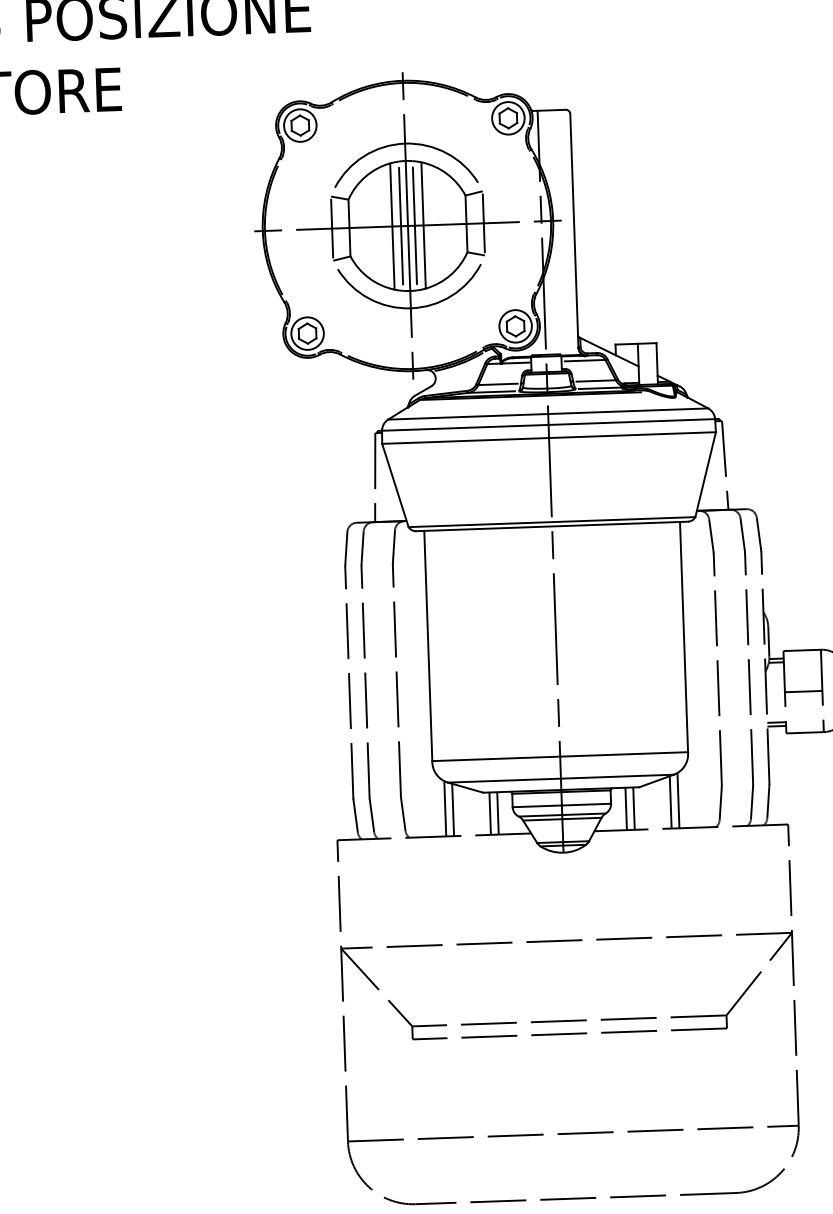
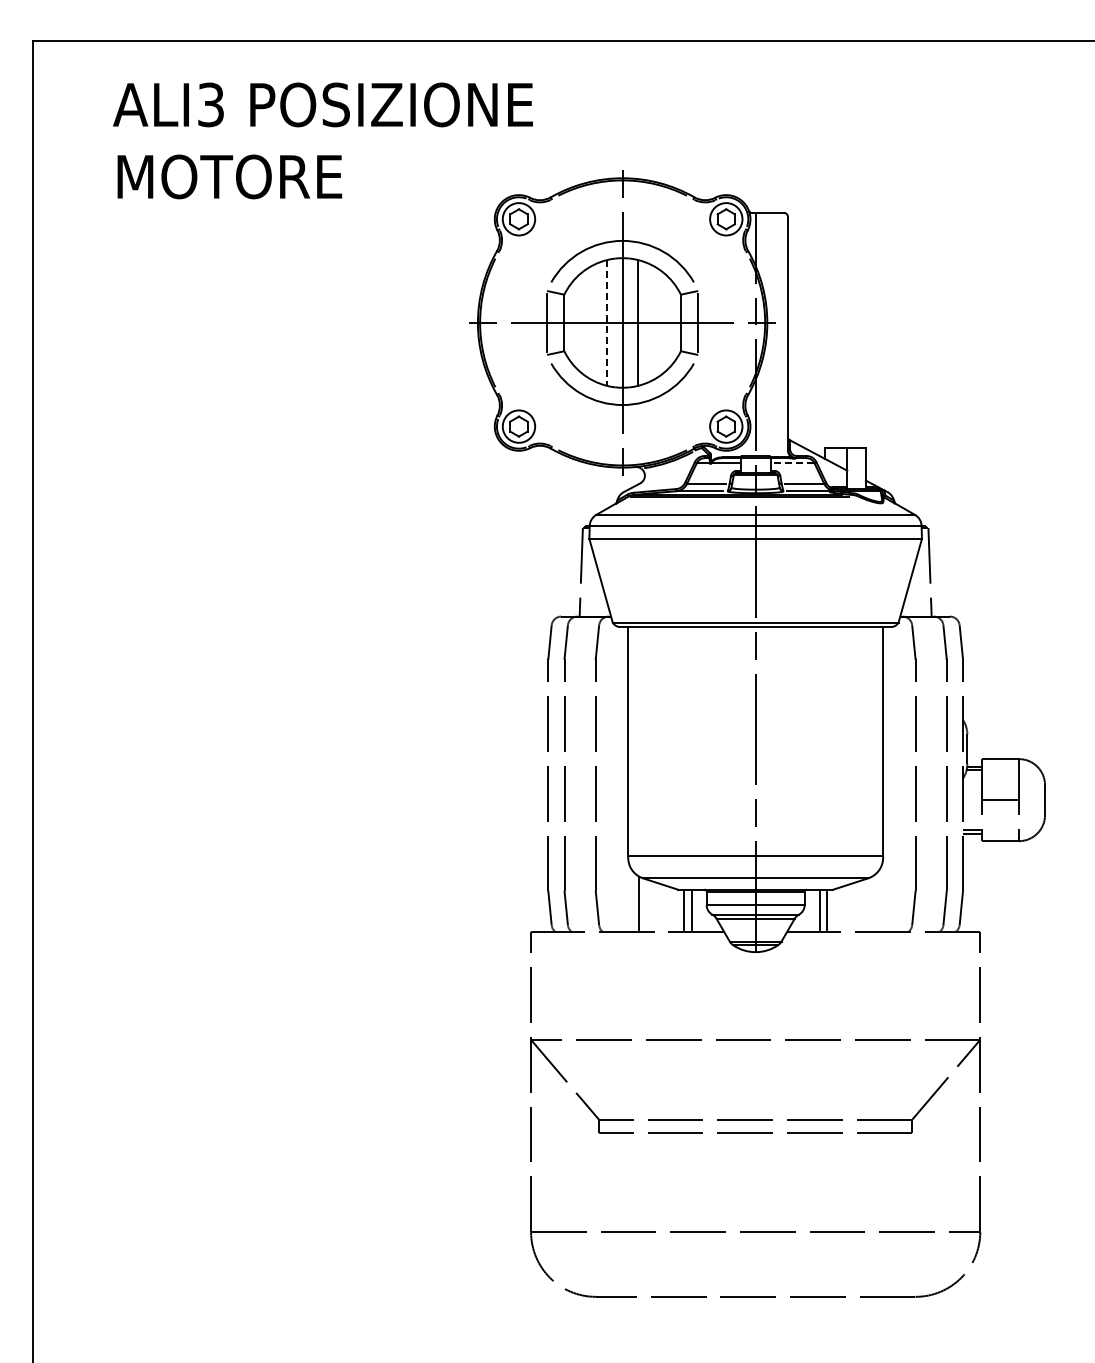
line: (400, 225) -> (615, 322), removed
line: (414, 225) -> (629, 322), removed
line: (392, 226) -> (607, 322), solid -> dashed
line: (584, 361) -> (793, 463), solid -> dashed
line: (678, 799) -> (871, 903), removed
line: (671, 802) -> (864, 905), removed
line: (453, 809) -> (647, 905), removed

